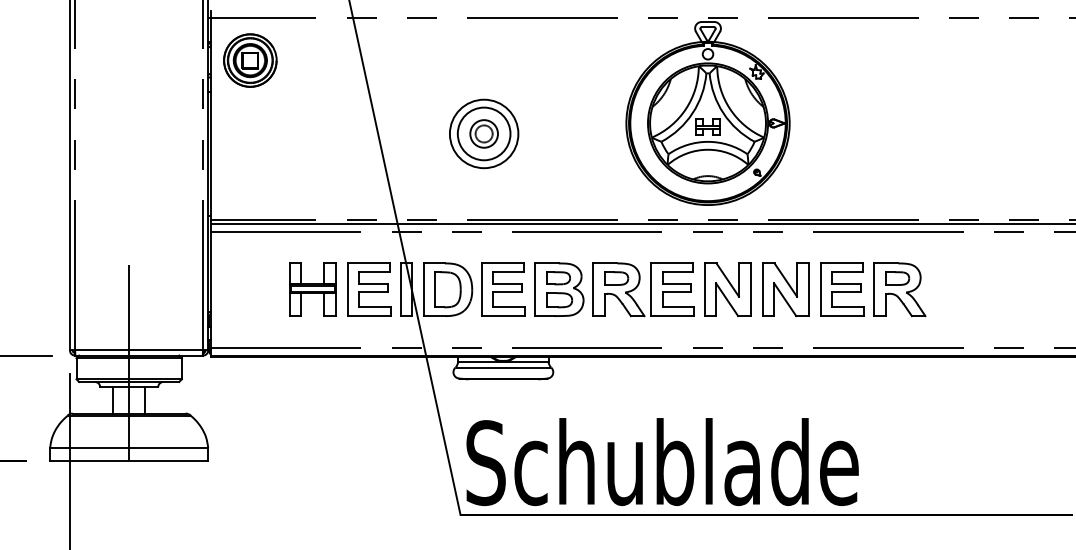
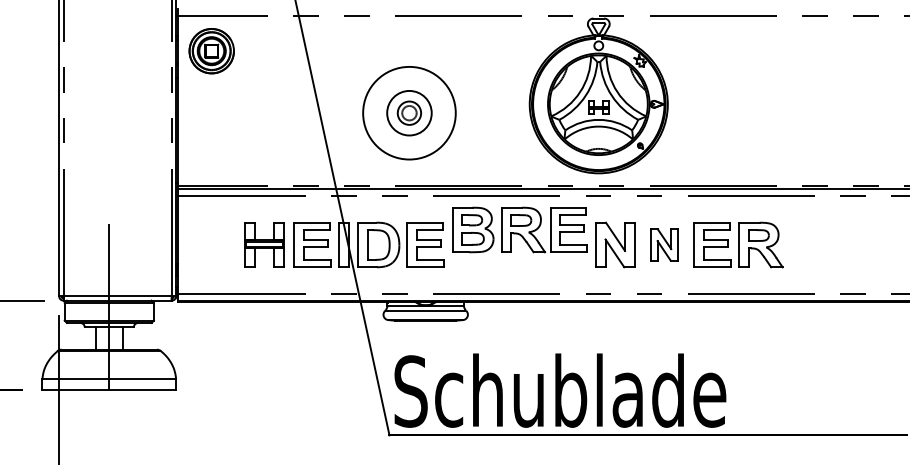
circle: (484, 134) -> (409, 113), size x1.6
part: (614, 289) -> (519, 229), moved
part: (785, 289) -> (664, 244), size x0.7

